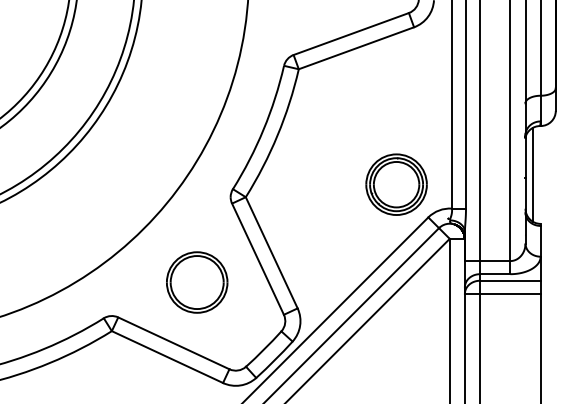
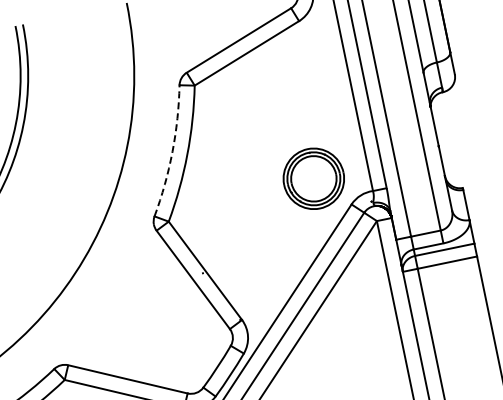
arc: (263, 129) -> (172, 151), solid -> dashed
line: (533, 174) -> (445, 141), removed
part: (197, 282) -> (138, 314), removed

